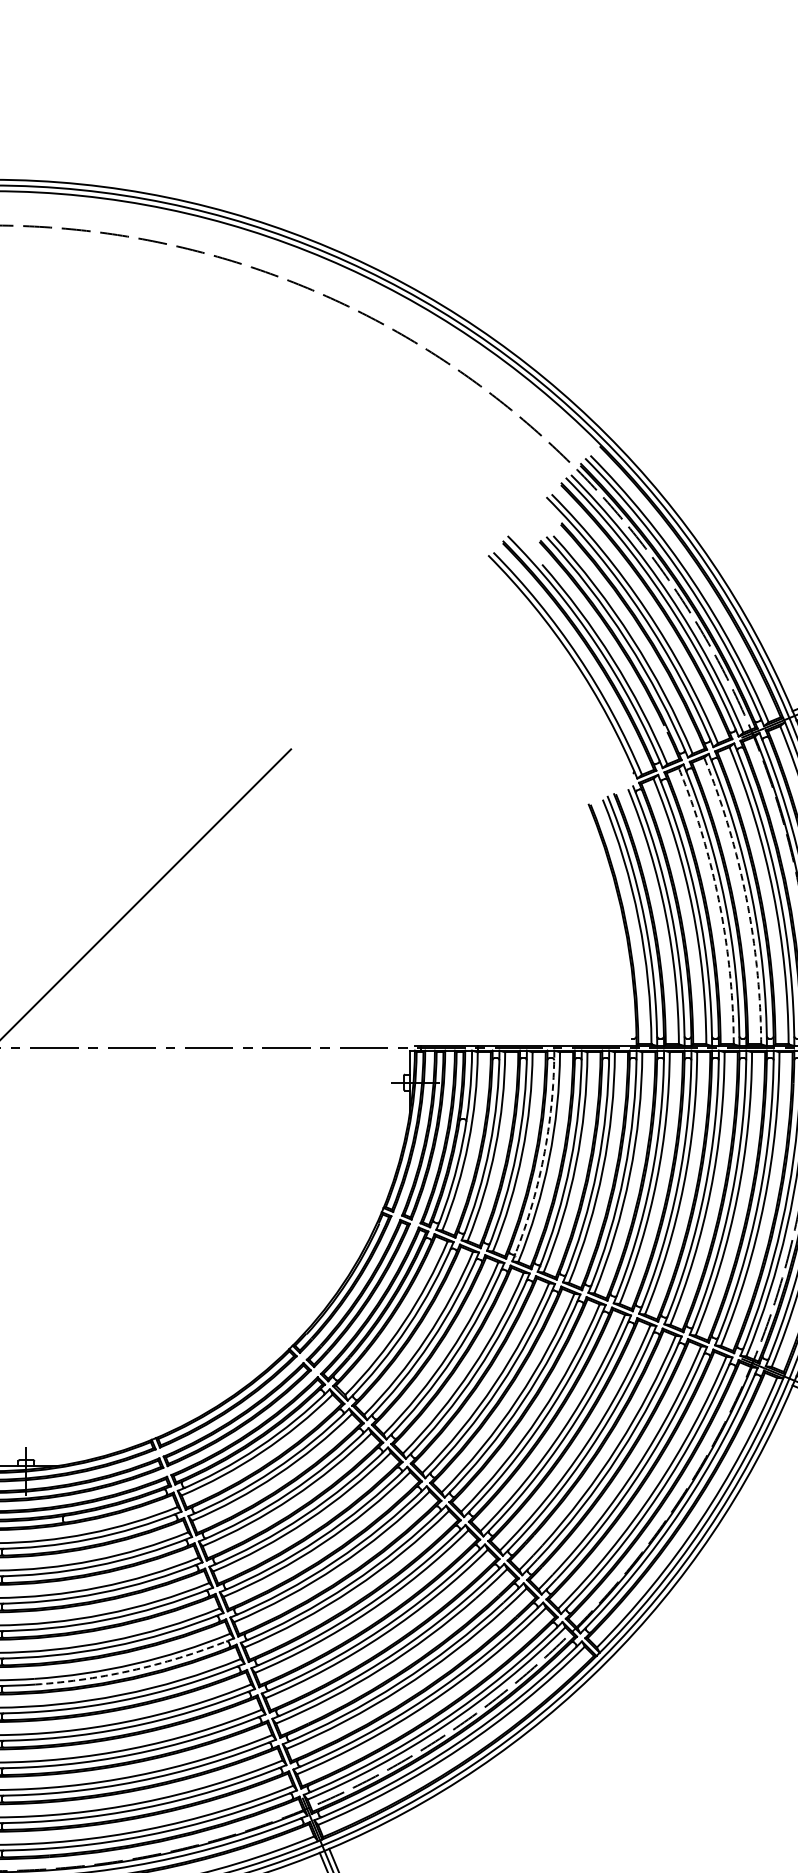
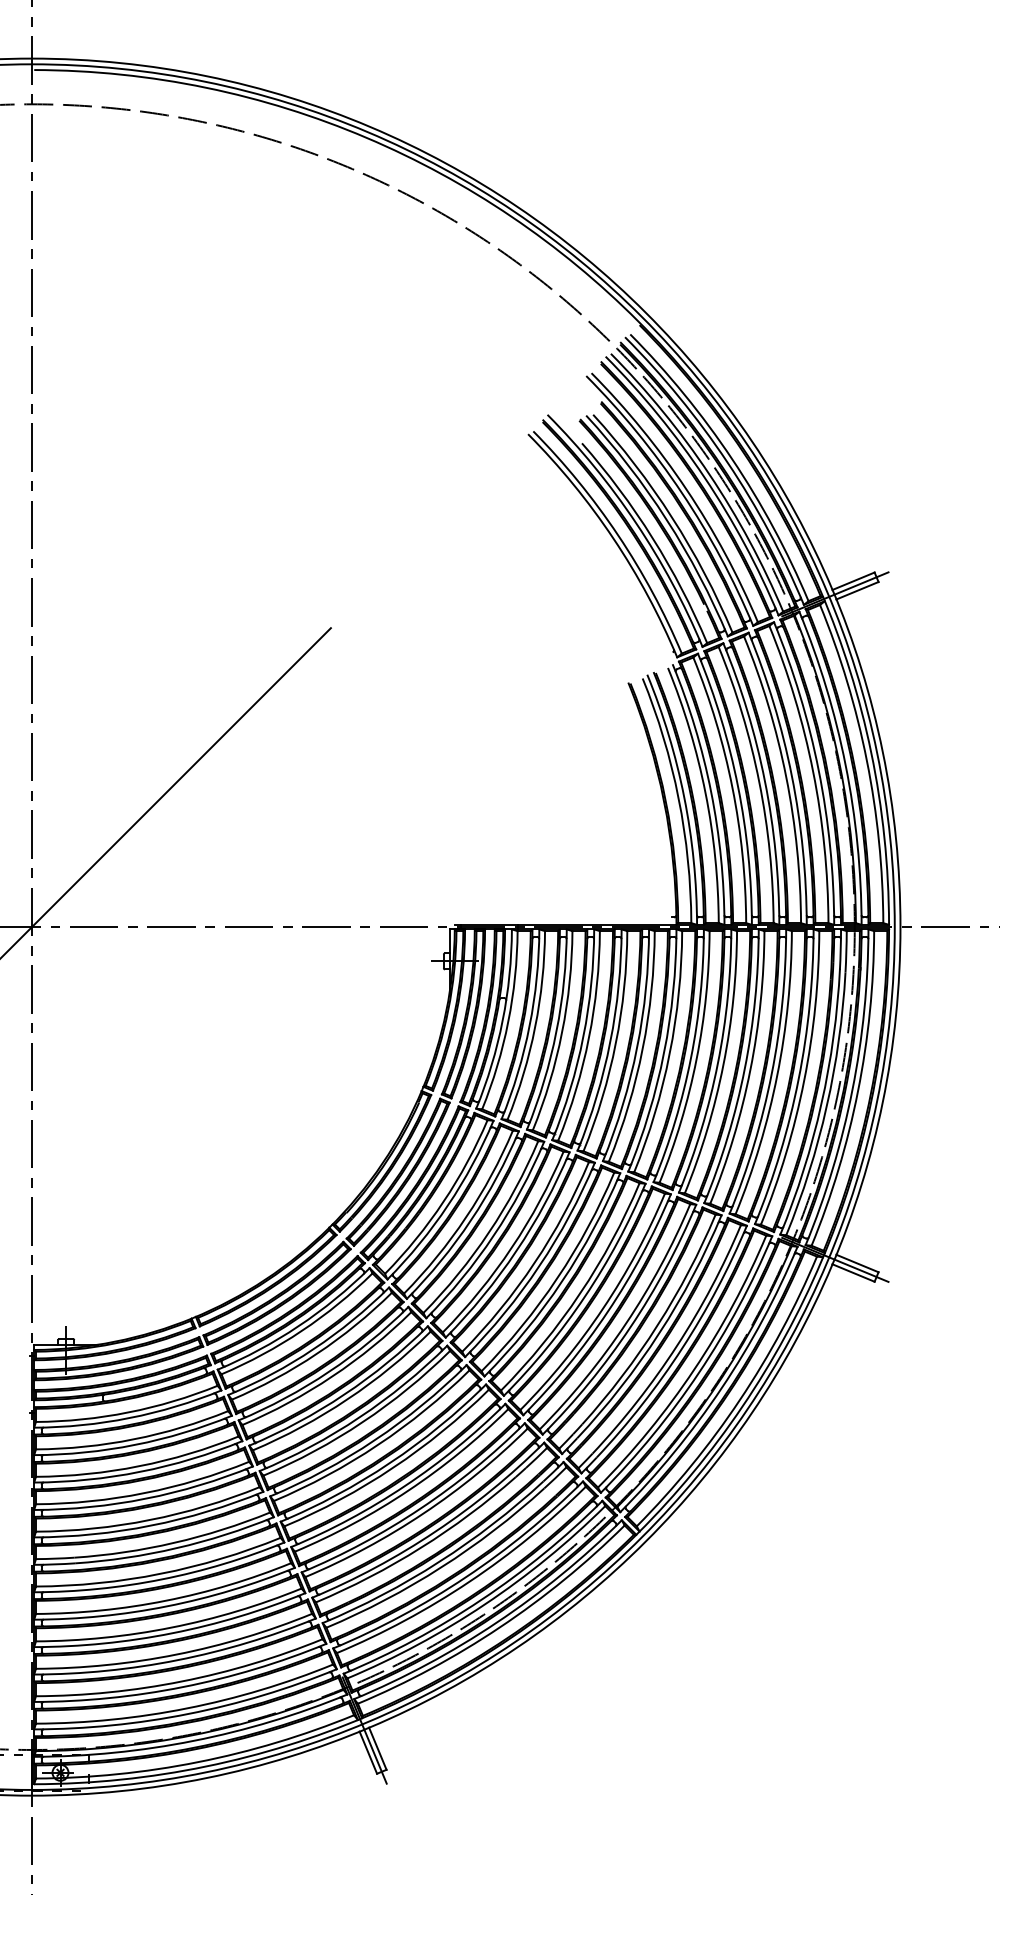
arc: (746, 898) -> (786, 777), dashed -> solid
arc: (719, 903) -> (759, 782), dashed -> solid
arc: (543, 1157) -> (583, 1036), dashed -> solid
arc: (136, 1669) -> (176, 1548), dashed -> solid

